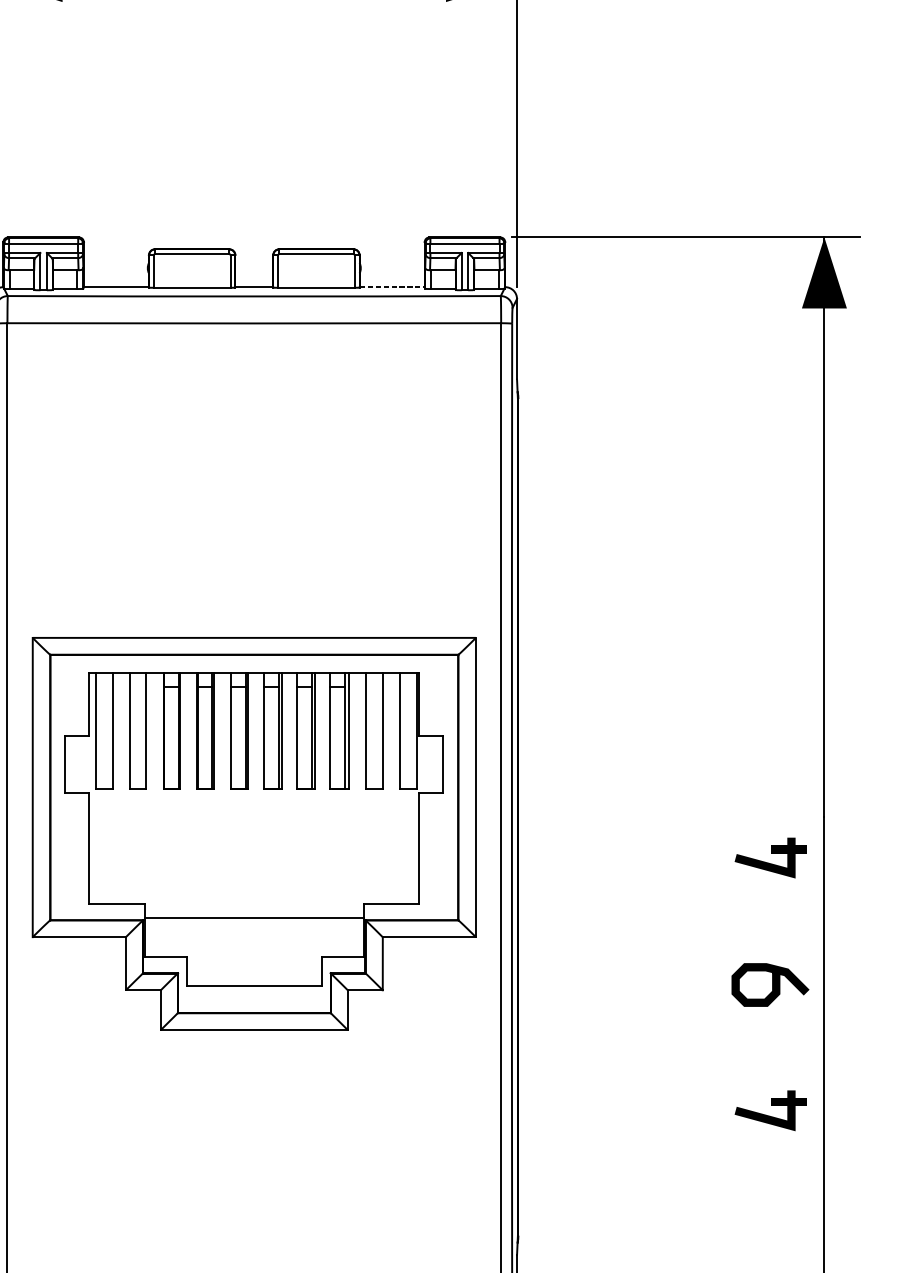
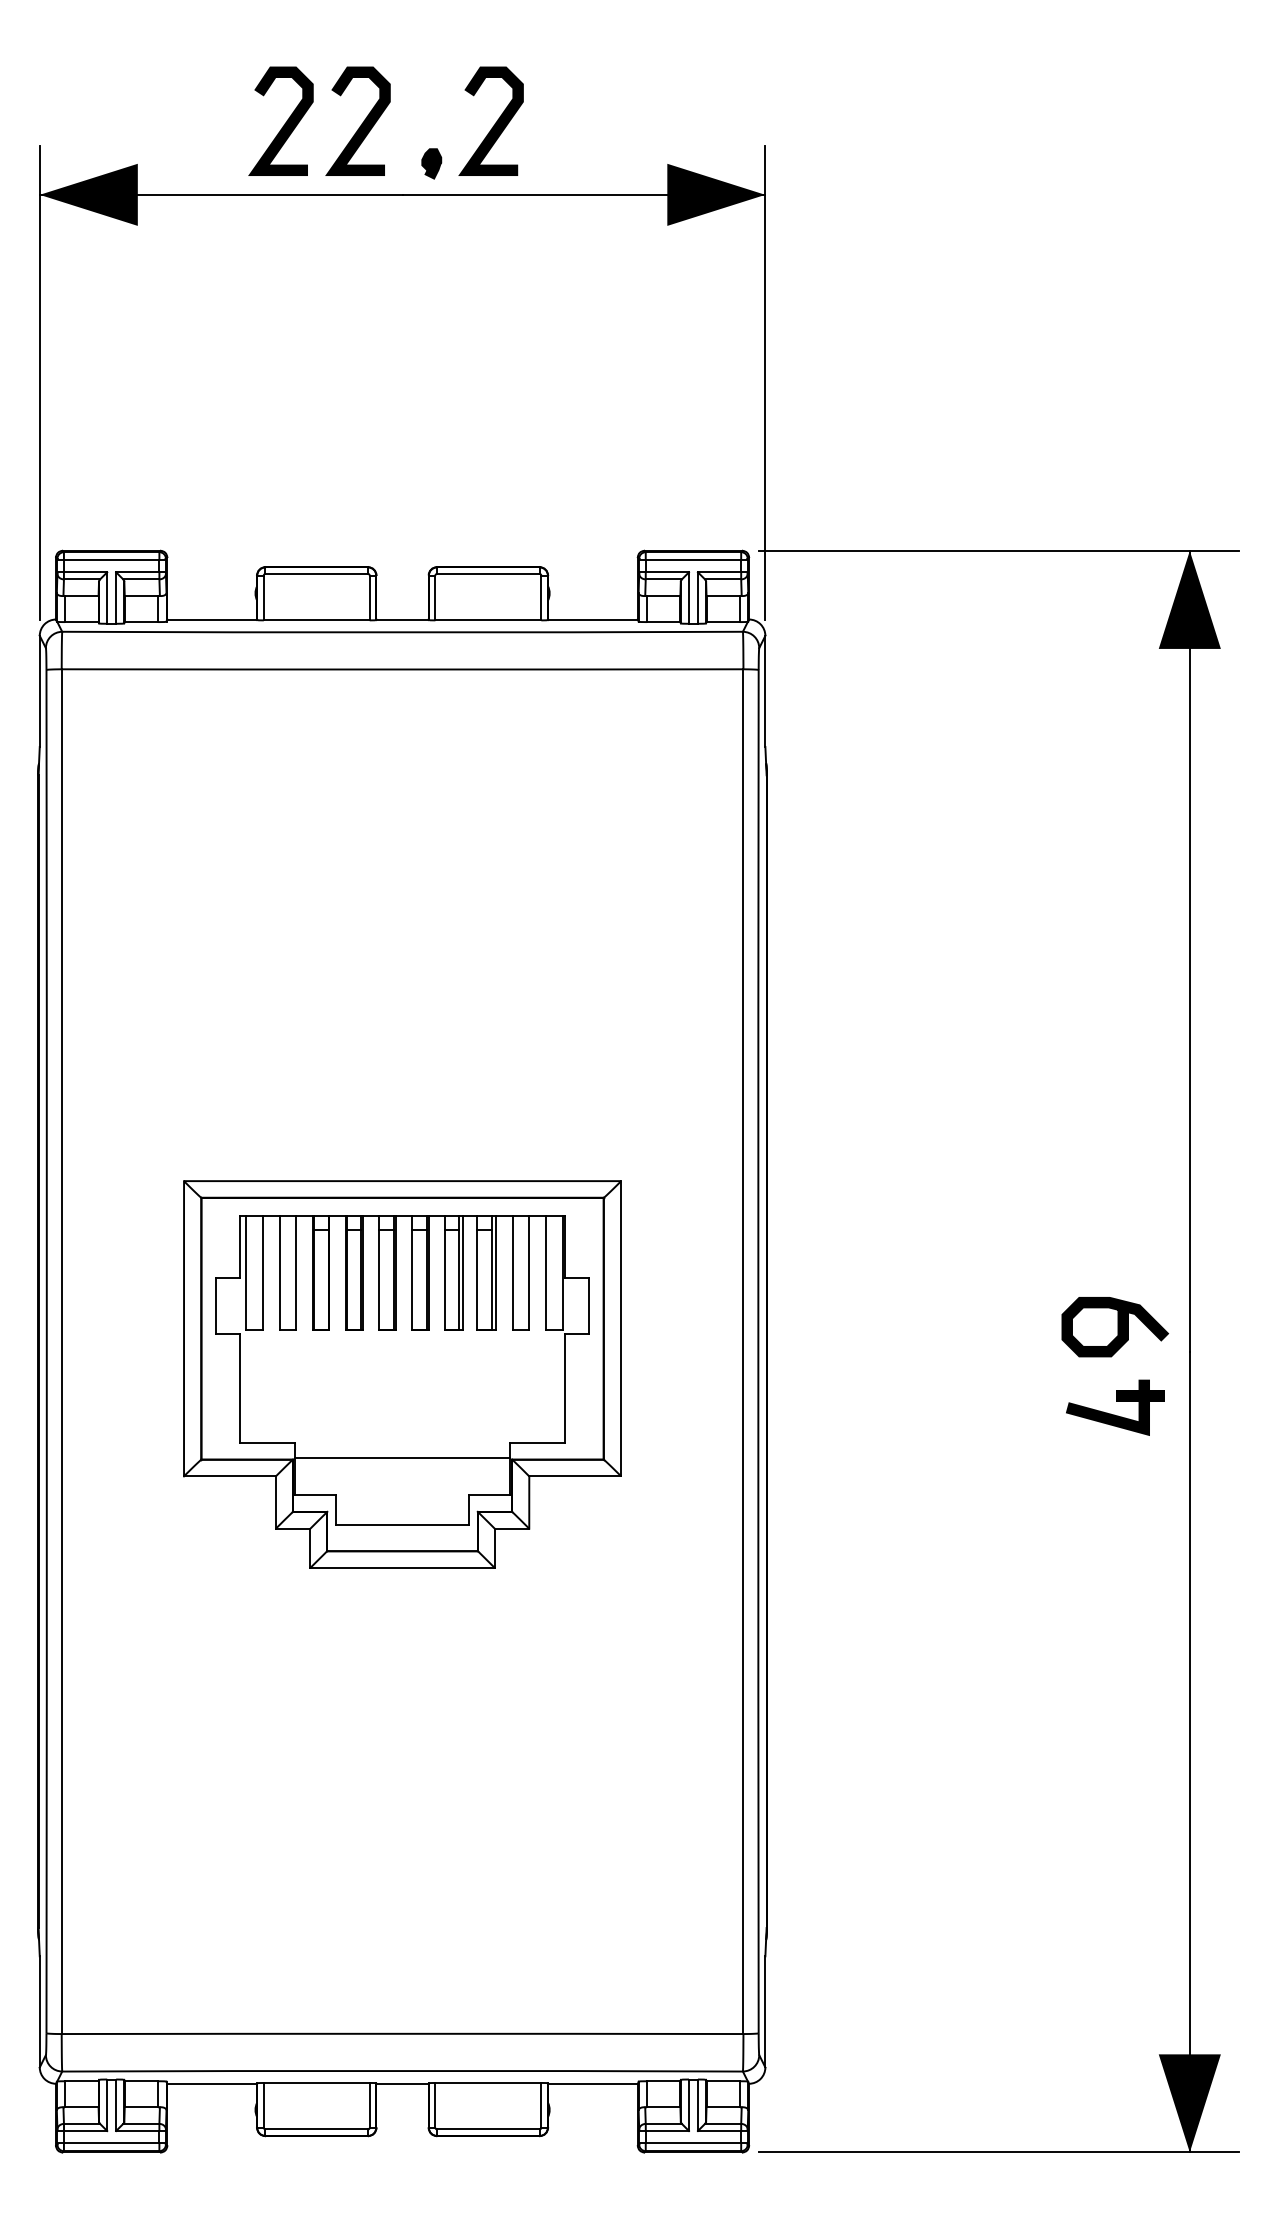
line: (391, 287) -> (592, 619), dashed -> solid
part: (254, 833) -> (402, 1374), size x0.71
curve: (772, 985) -> (1117, 1327), moved
part: (771, 1106) -> (1116, 1750), removed

